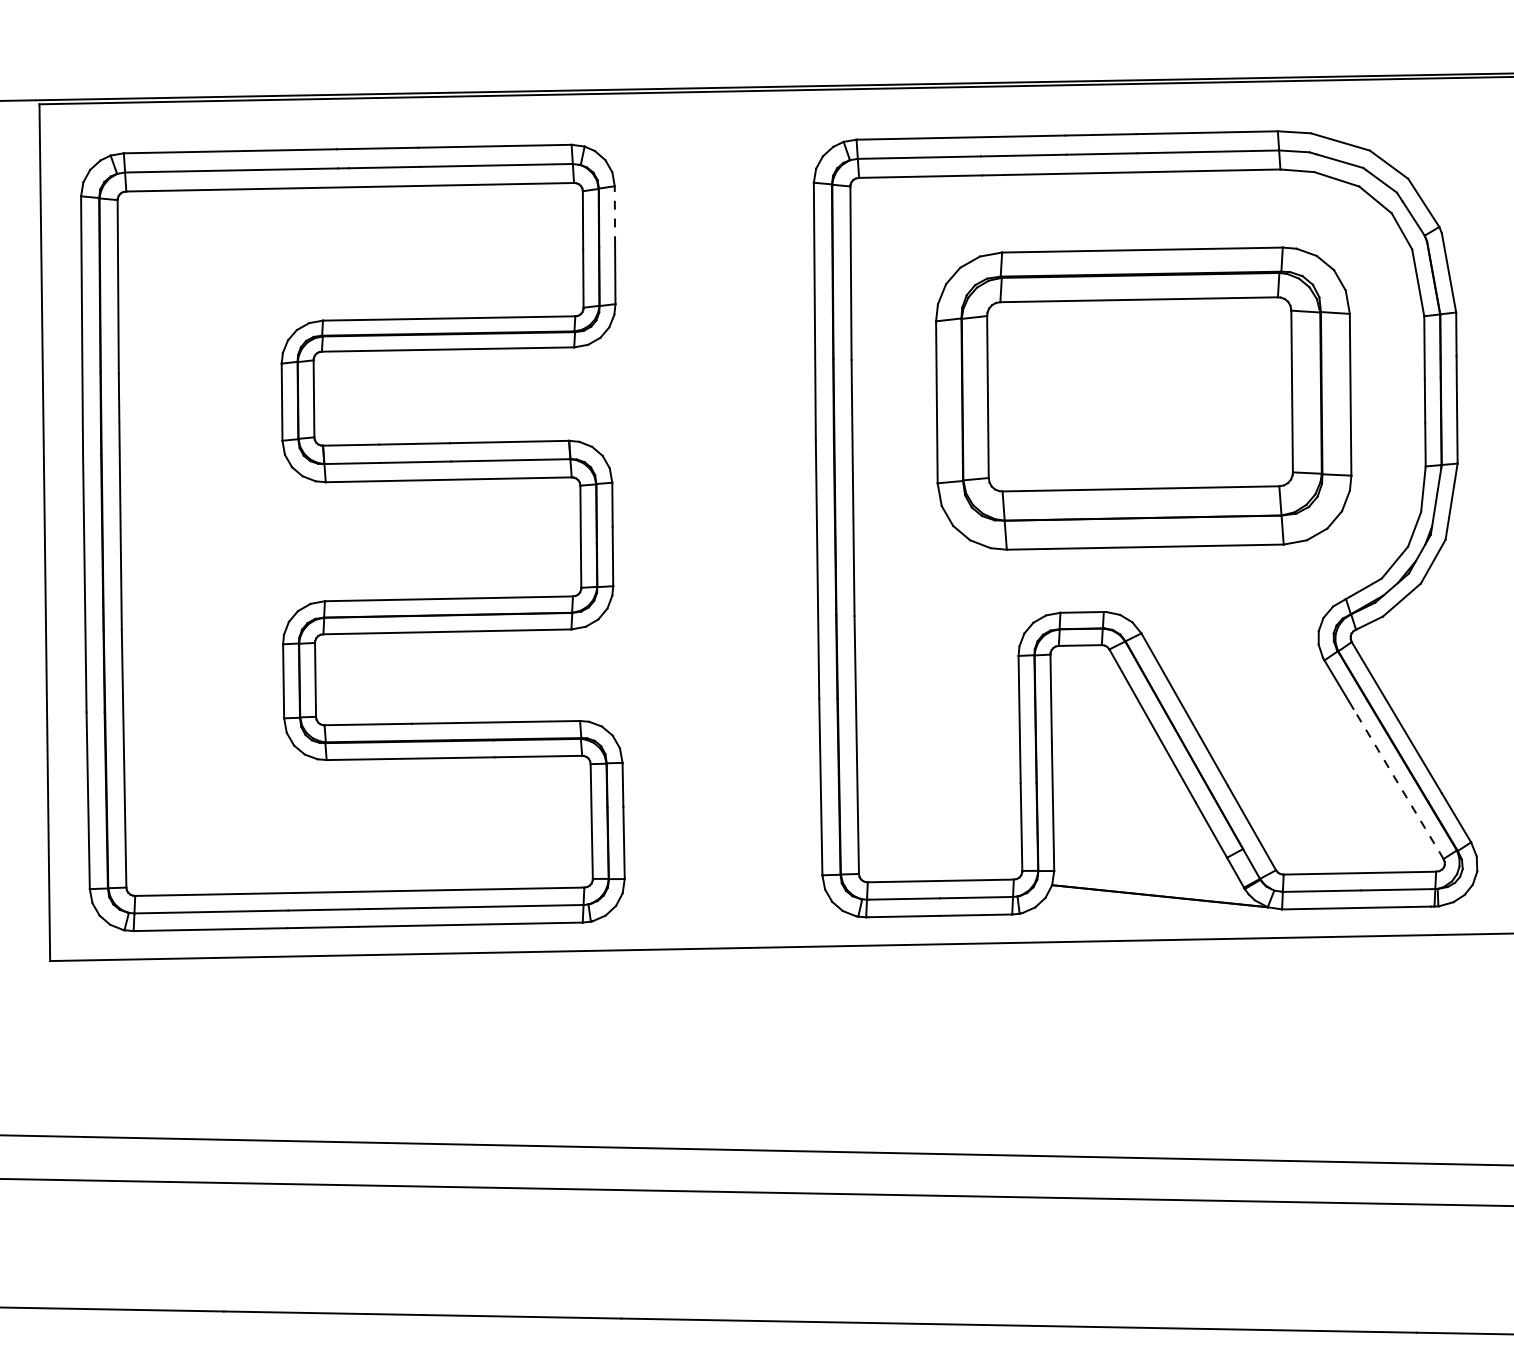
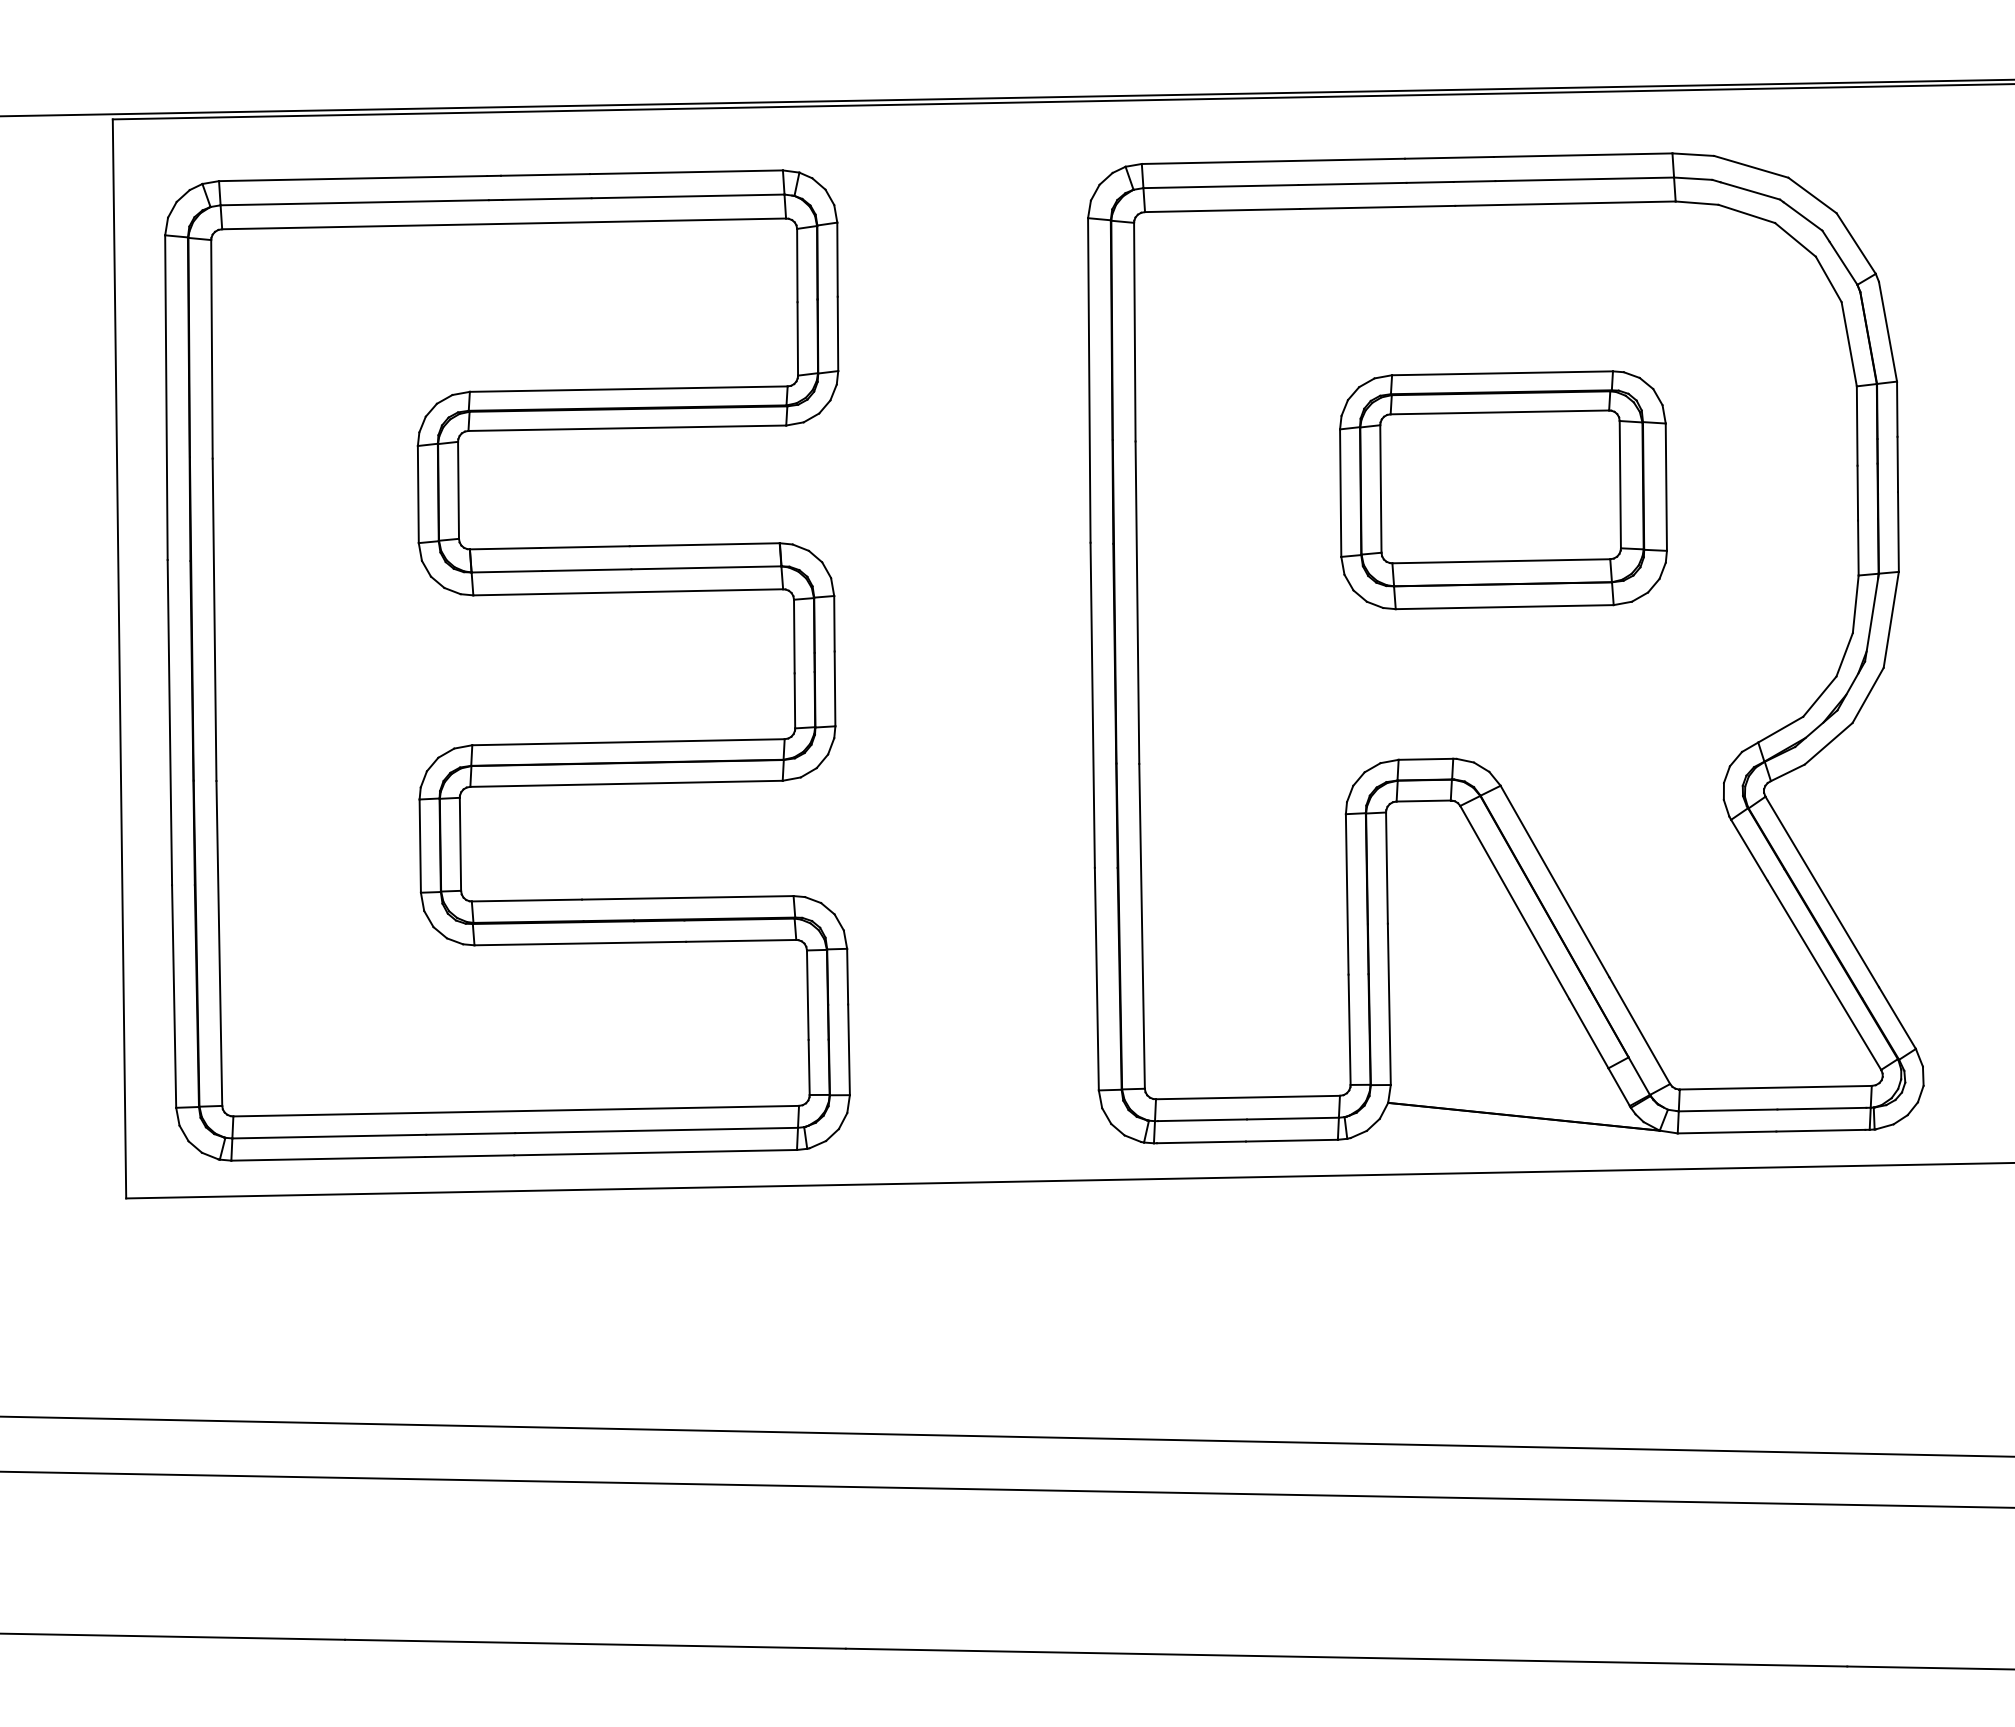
line: (614, 215) -> (837, 259), dashed -> solid
part: (1143, 398) -> (1503, 490), size x0.62
line: (1398, 783) -> (1824, 974), dashed -> solid

